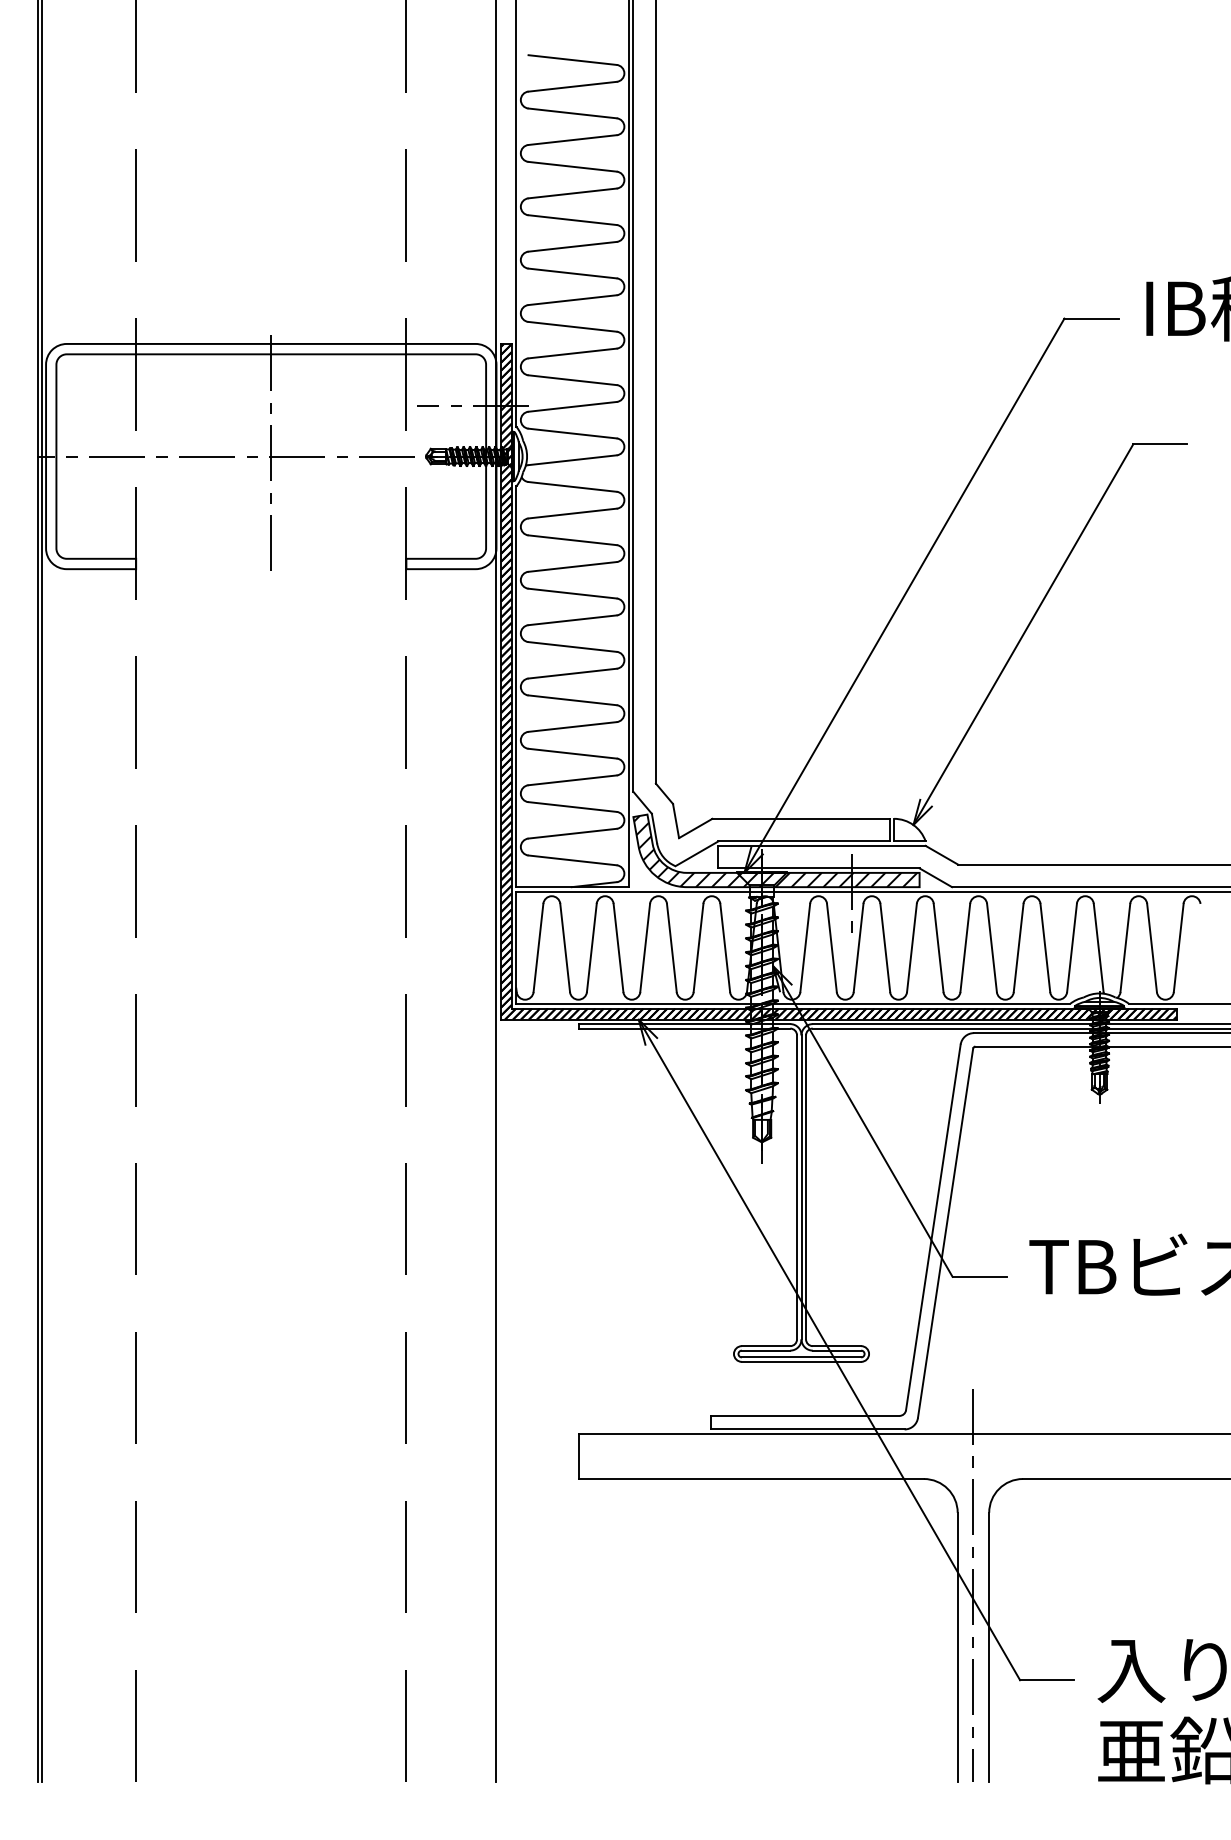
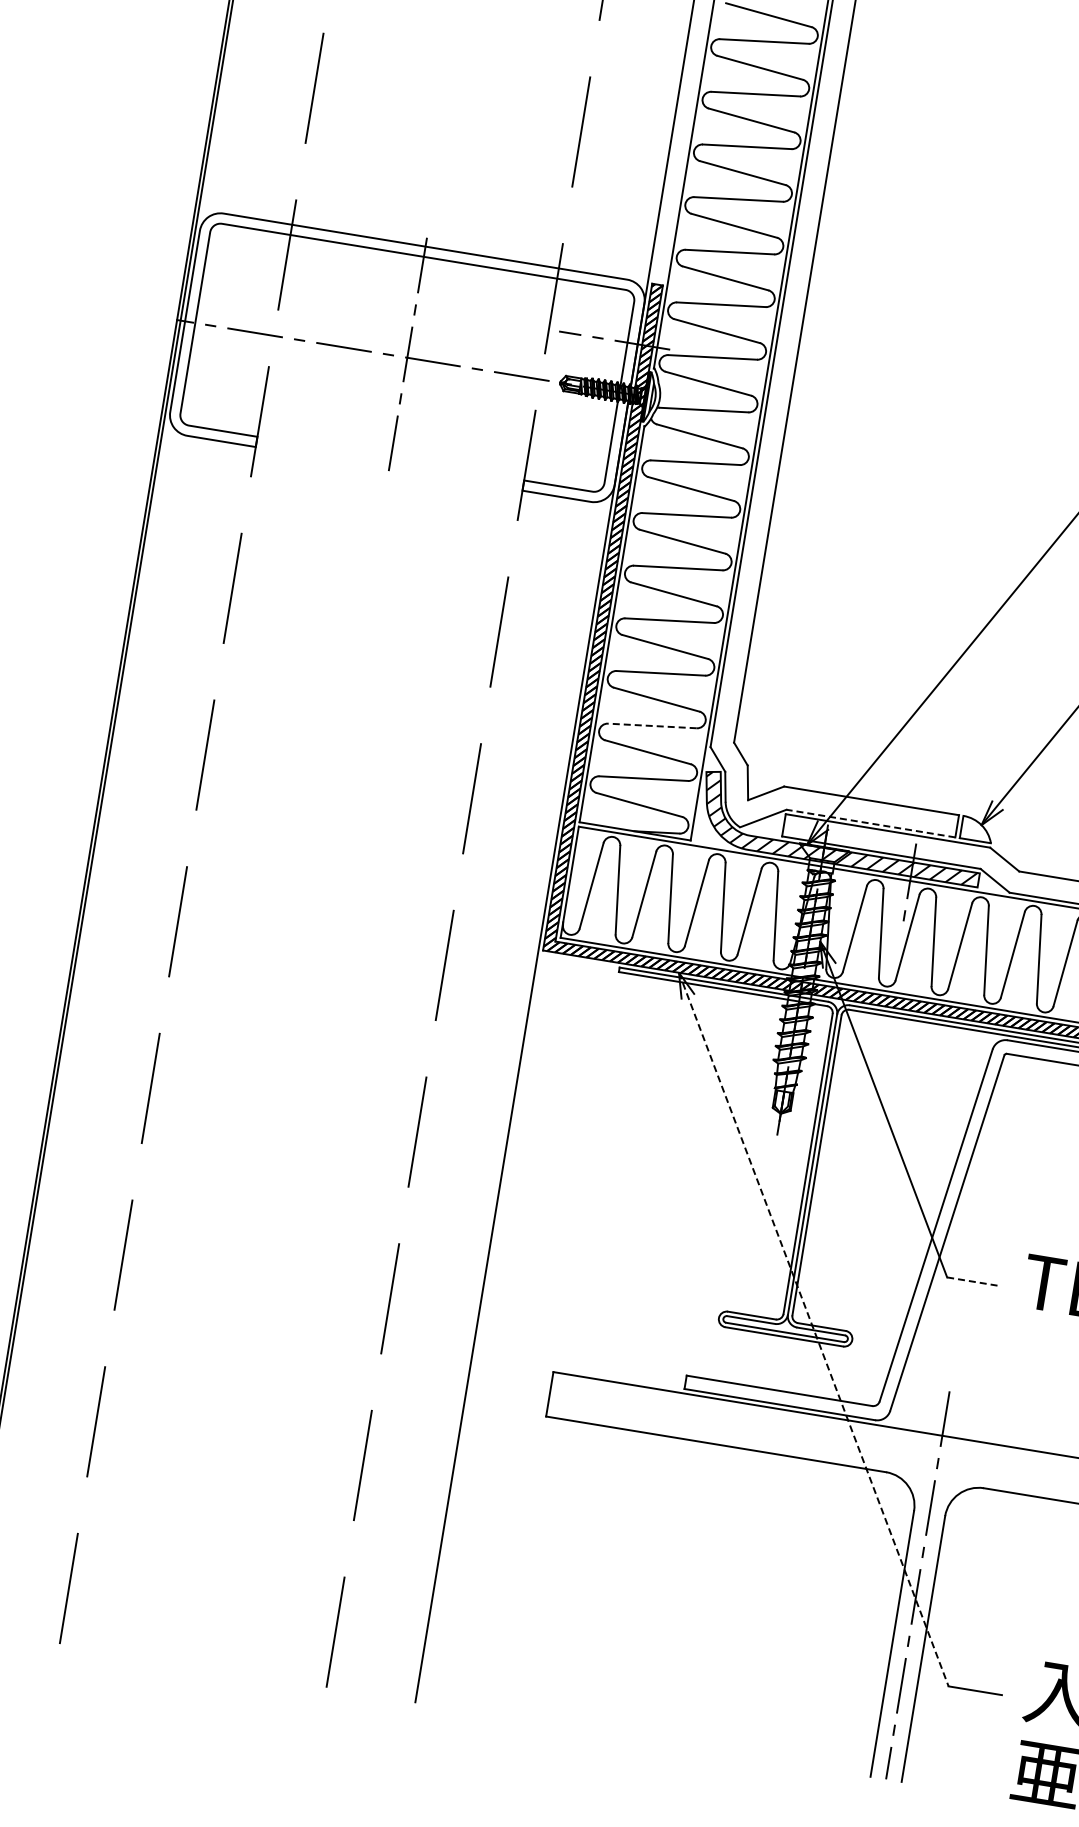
line: (572, 780) -> (652, 726), solid -> dashed
line: (804, 841) -> (871, 823), solid -> dashed
line: (980, 1276) -> (974, 1281), solid -> dashed
line: (829, 1350) -> (813, 1330), solid -> dashed

